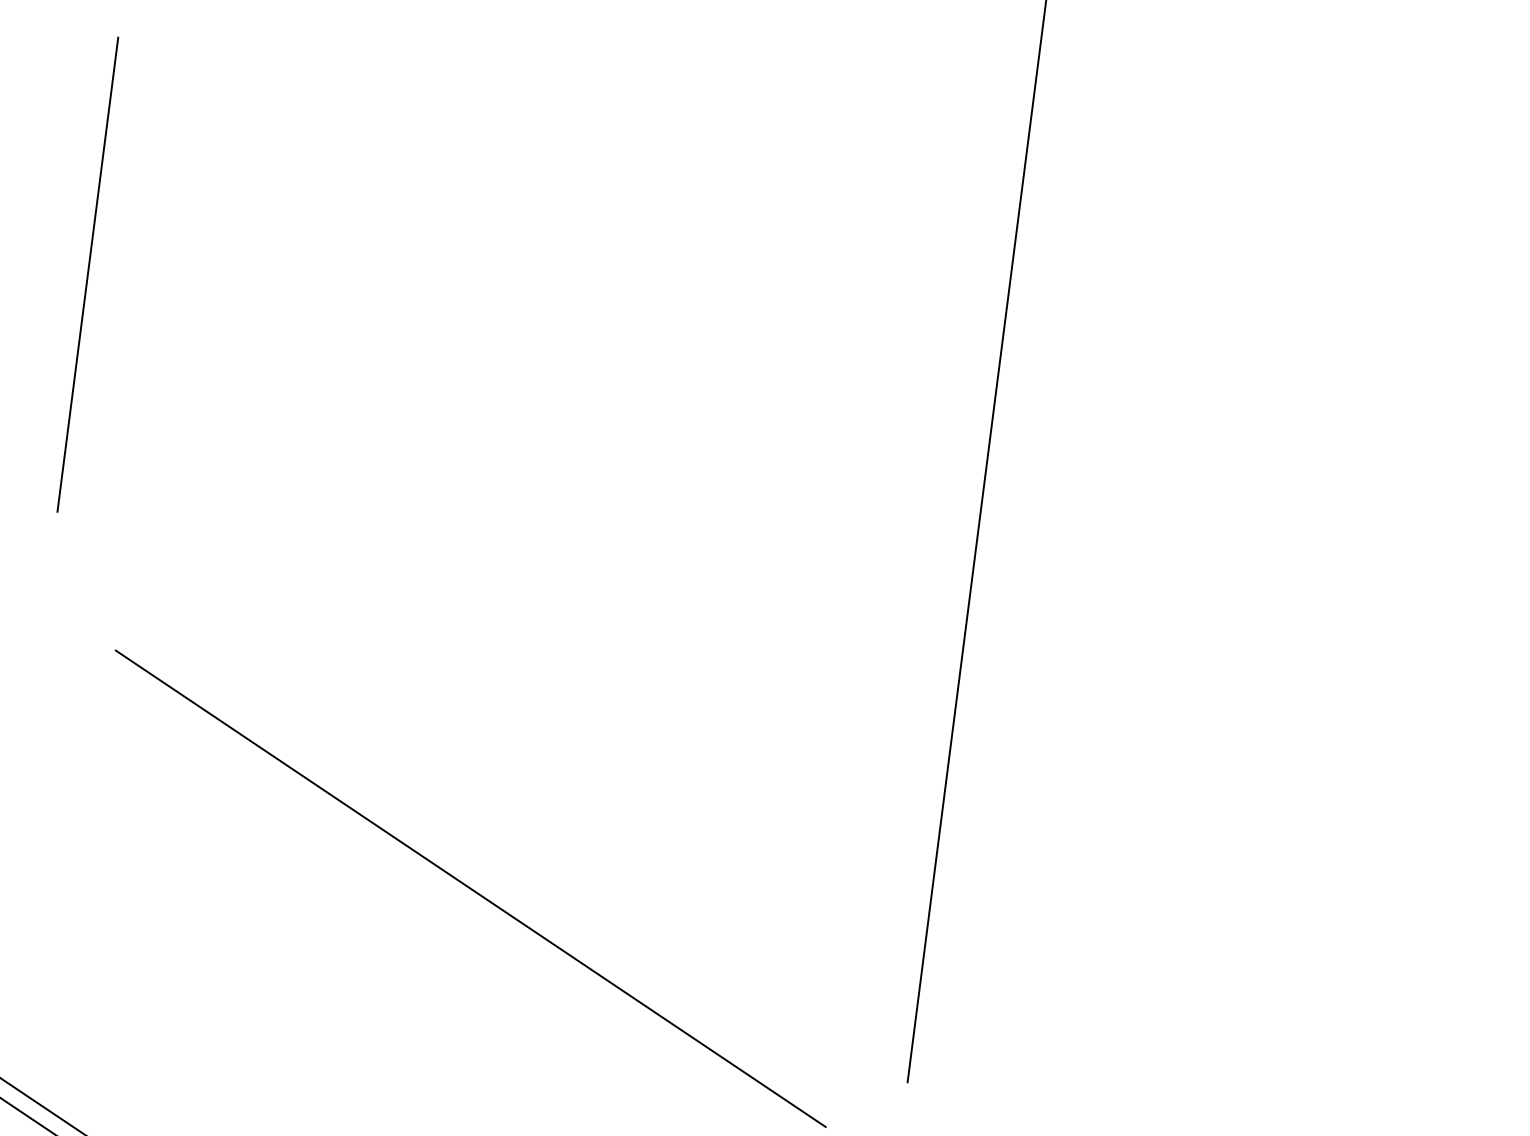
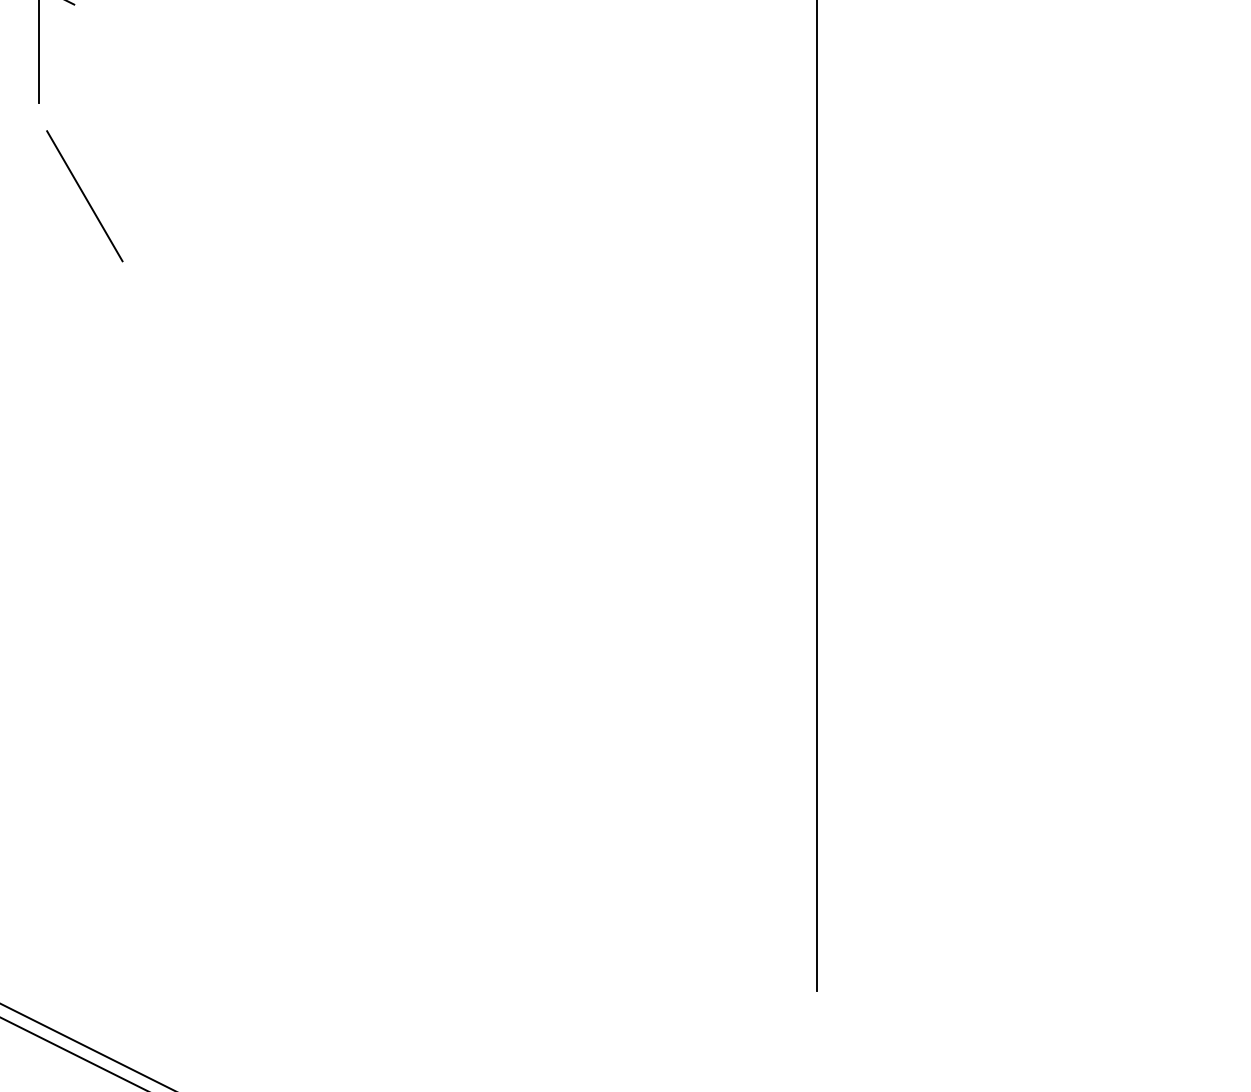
line: (87, 273) -> (130, 468), removed
line: (470, 887) -> (473, 888), removed

